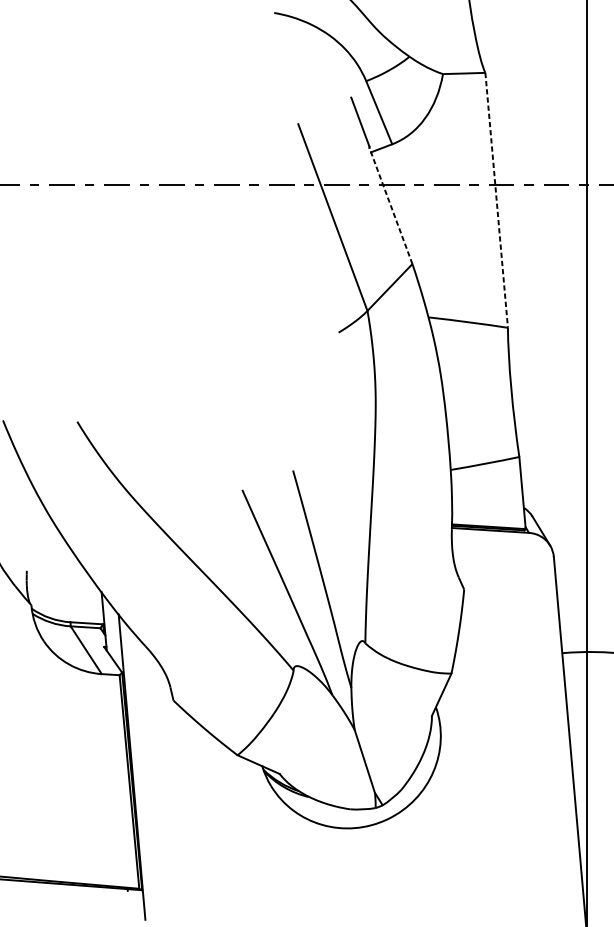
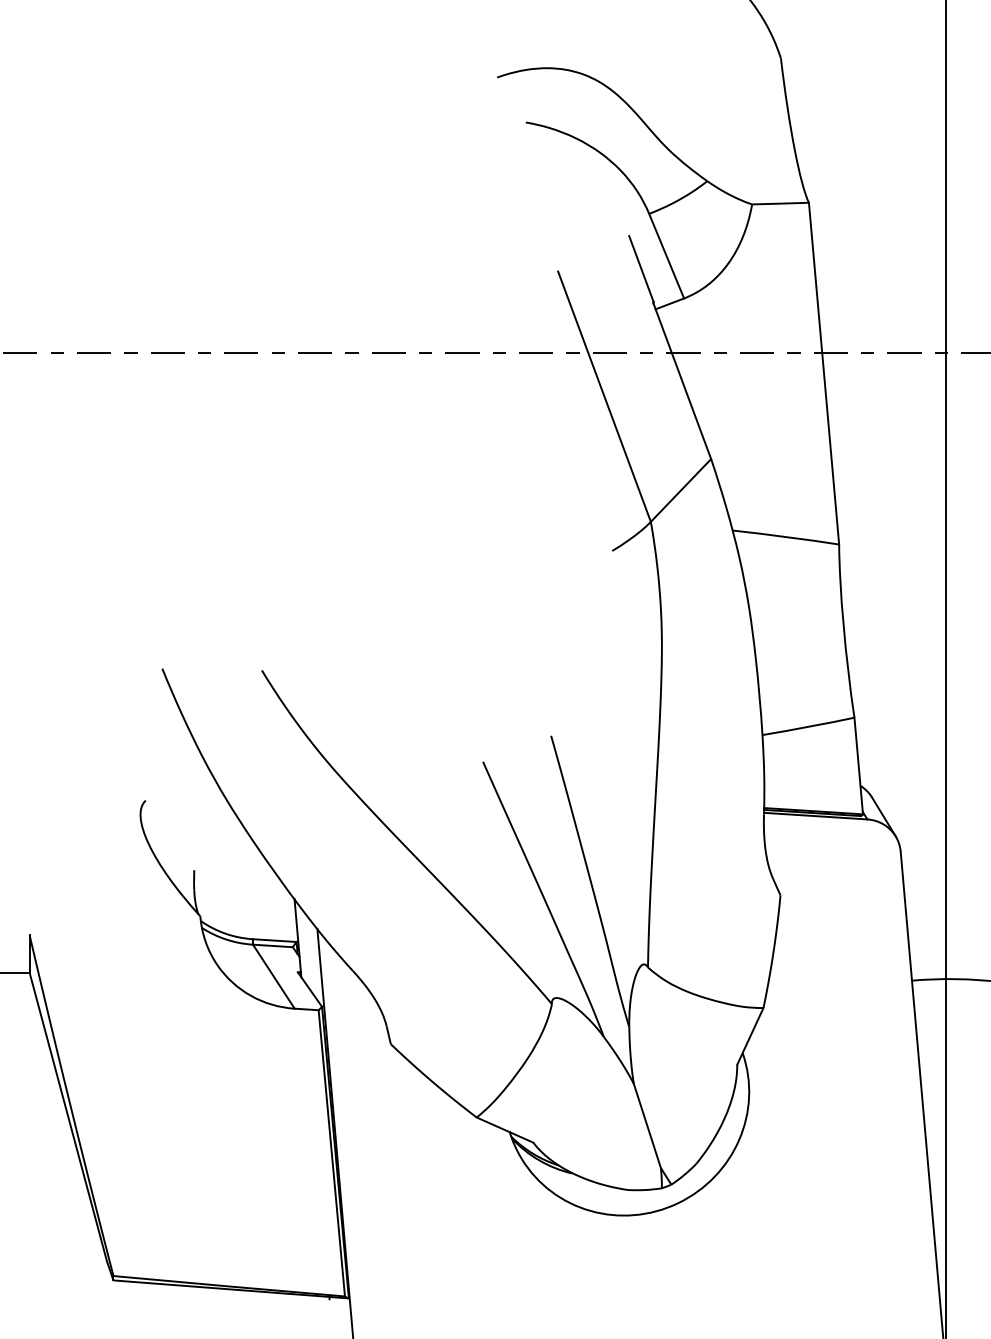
line: (497, 200) -> (824, 373), dashed -> solid
line: (391, 205) -> (682, 380), dashed -> solid

